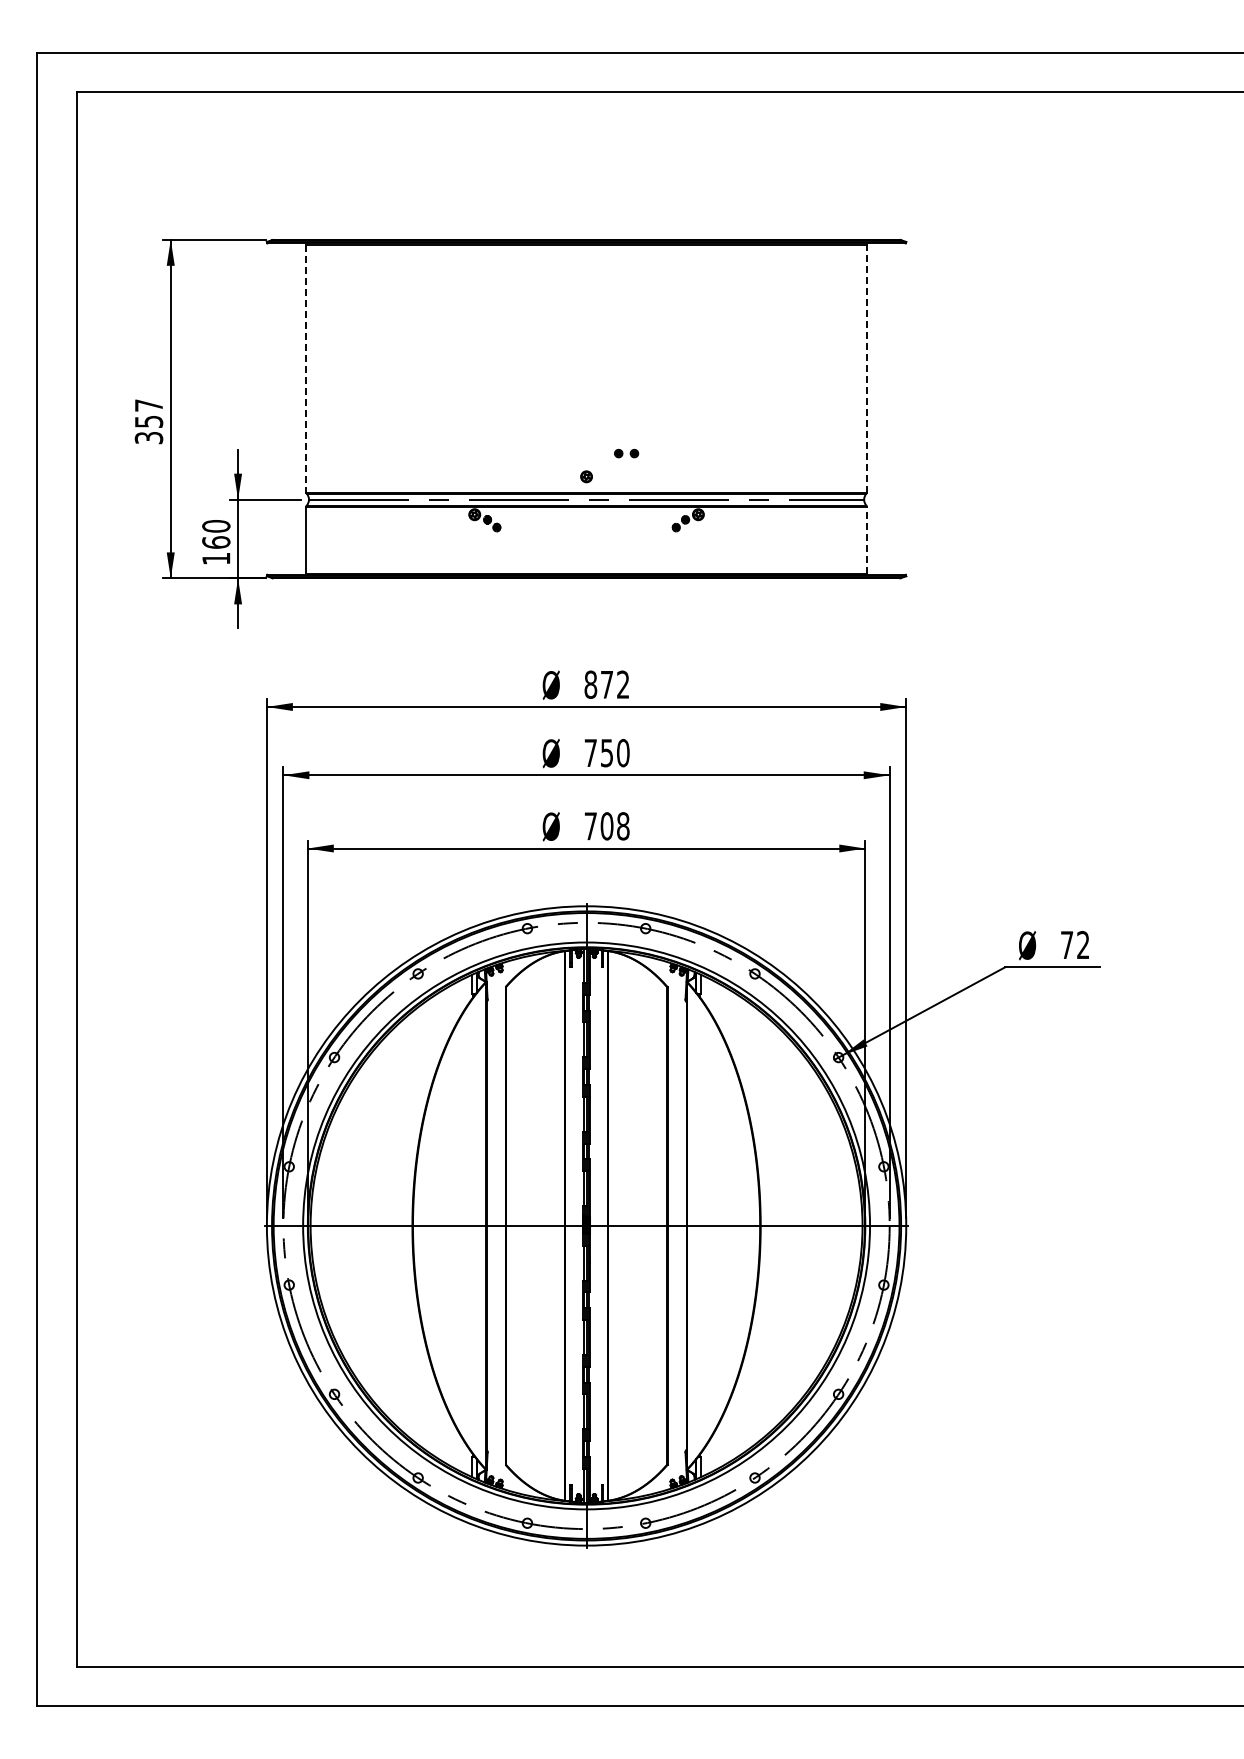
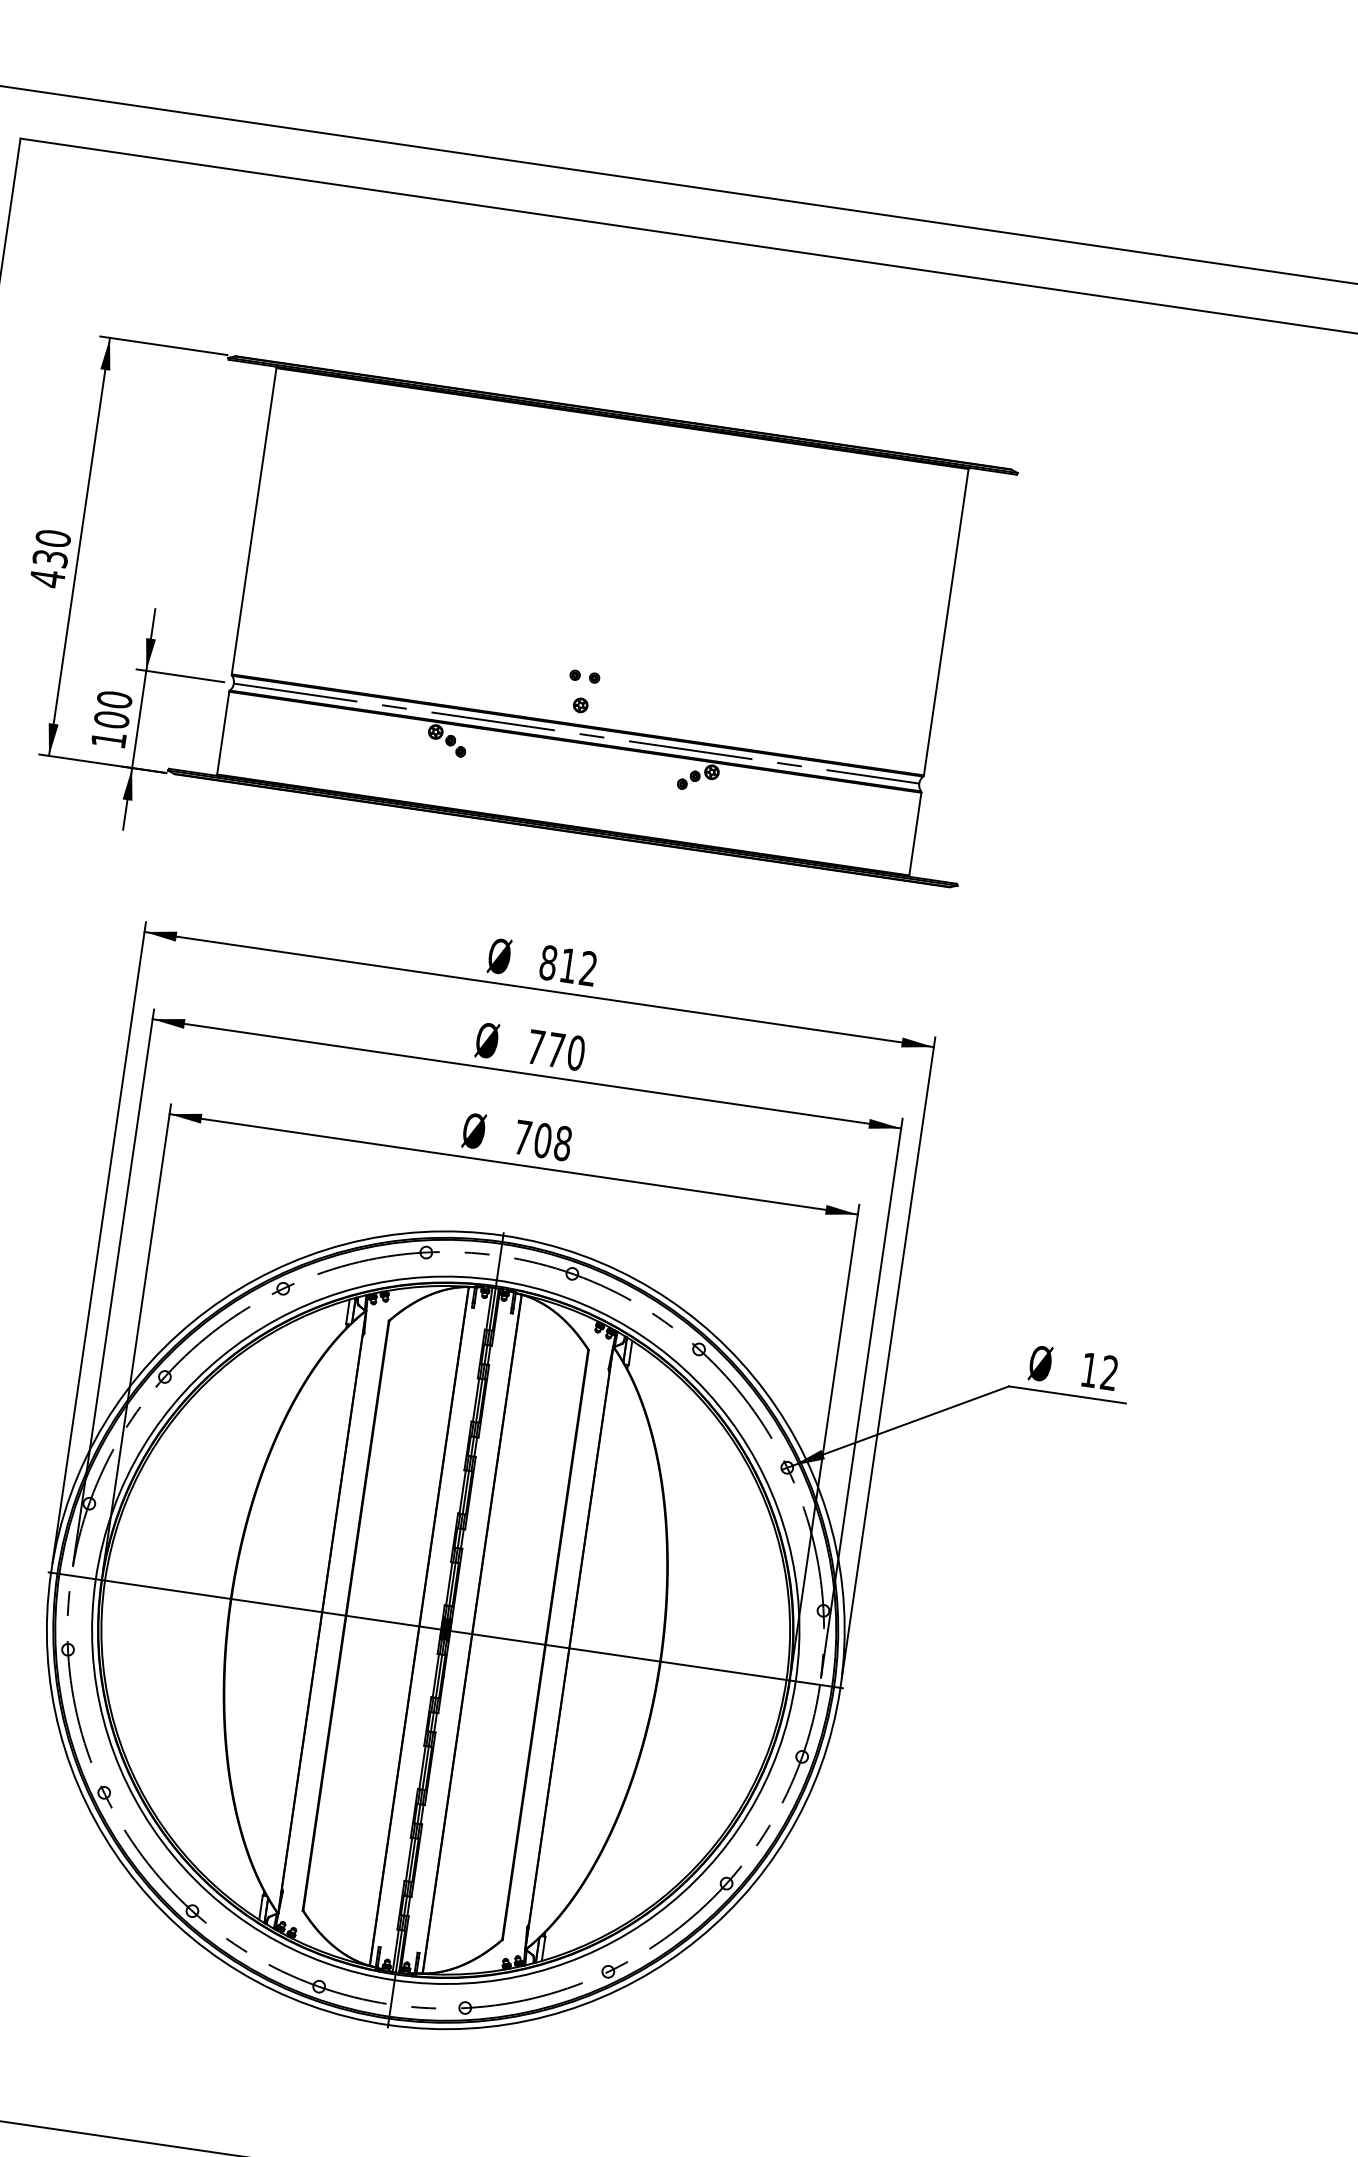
line: (866, 368) -> (945, 622), dashed -> solid
line: (306, 369) -> (254, 522), dashed -> solid
text: (148, 421) -> (49, 558), 357 -> 430
part: (626, 453) -> (584, 676), moved
line: (866, 539) -> (915, 833), dashed -> solid
text: (216, 542) -> (111, 719), 160 -> 100
text: (606, 684) -> (567, 965), 872 -> 812
text: (606, 753) -> (555, 1050), 750 -> 770
text: (1067, 944) -> (1090, 1369), 72 -> 12

